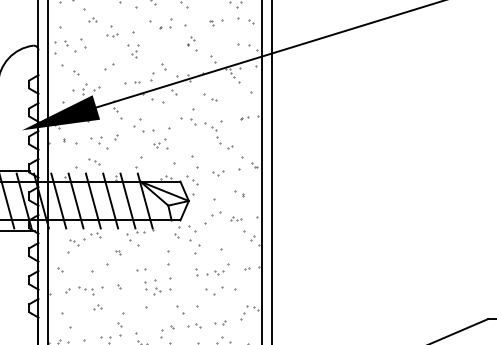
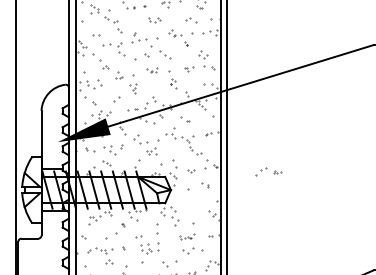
part: (160, 24) -> (151, 70), size x0.7
part: (223, 217) -> (268, 171), moved
part: (213, 269) -> (187, 236), size x0.6

